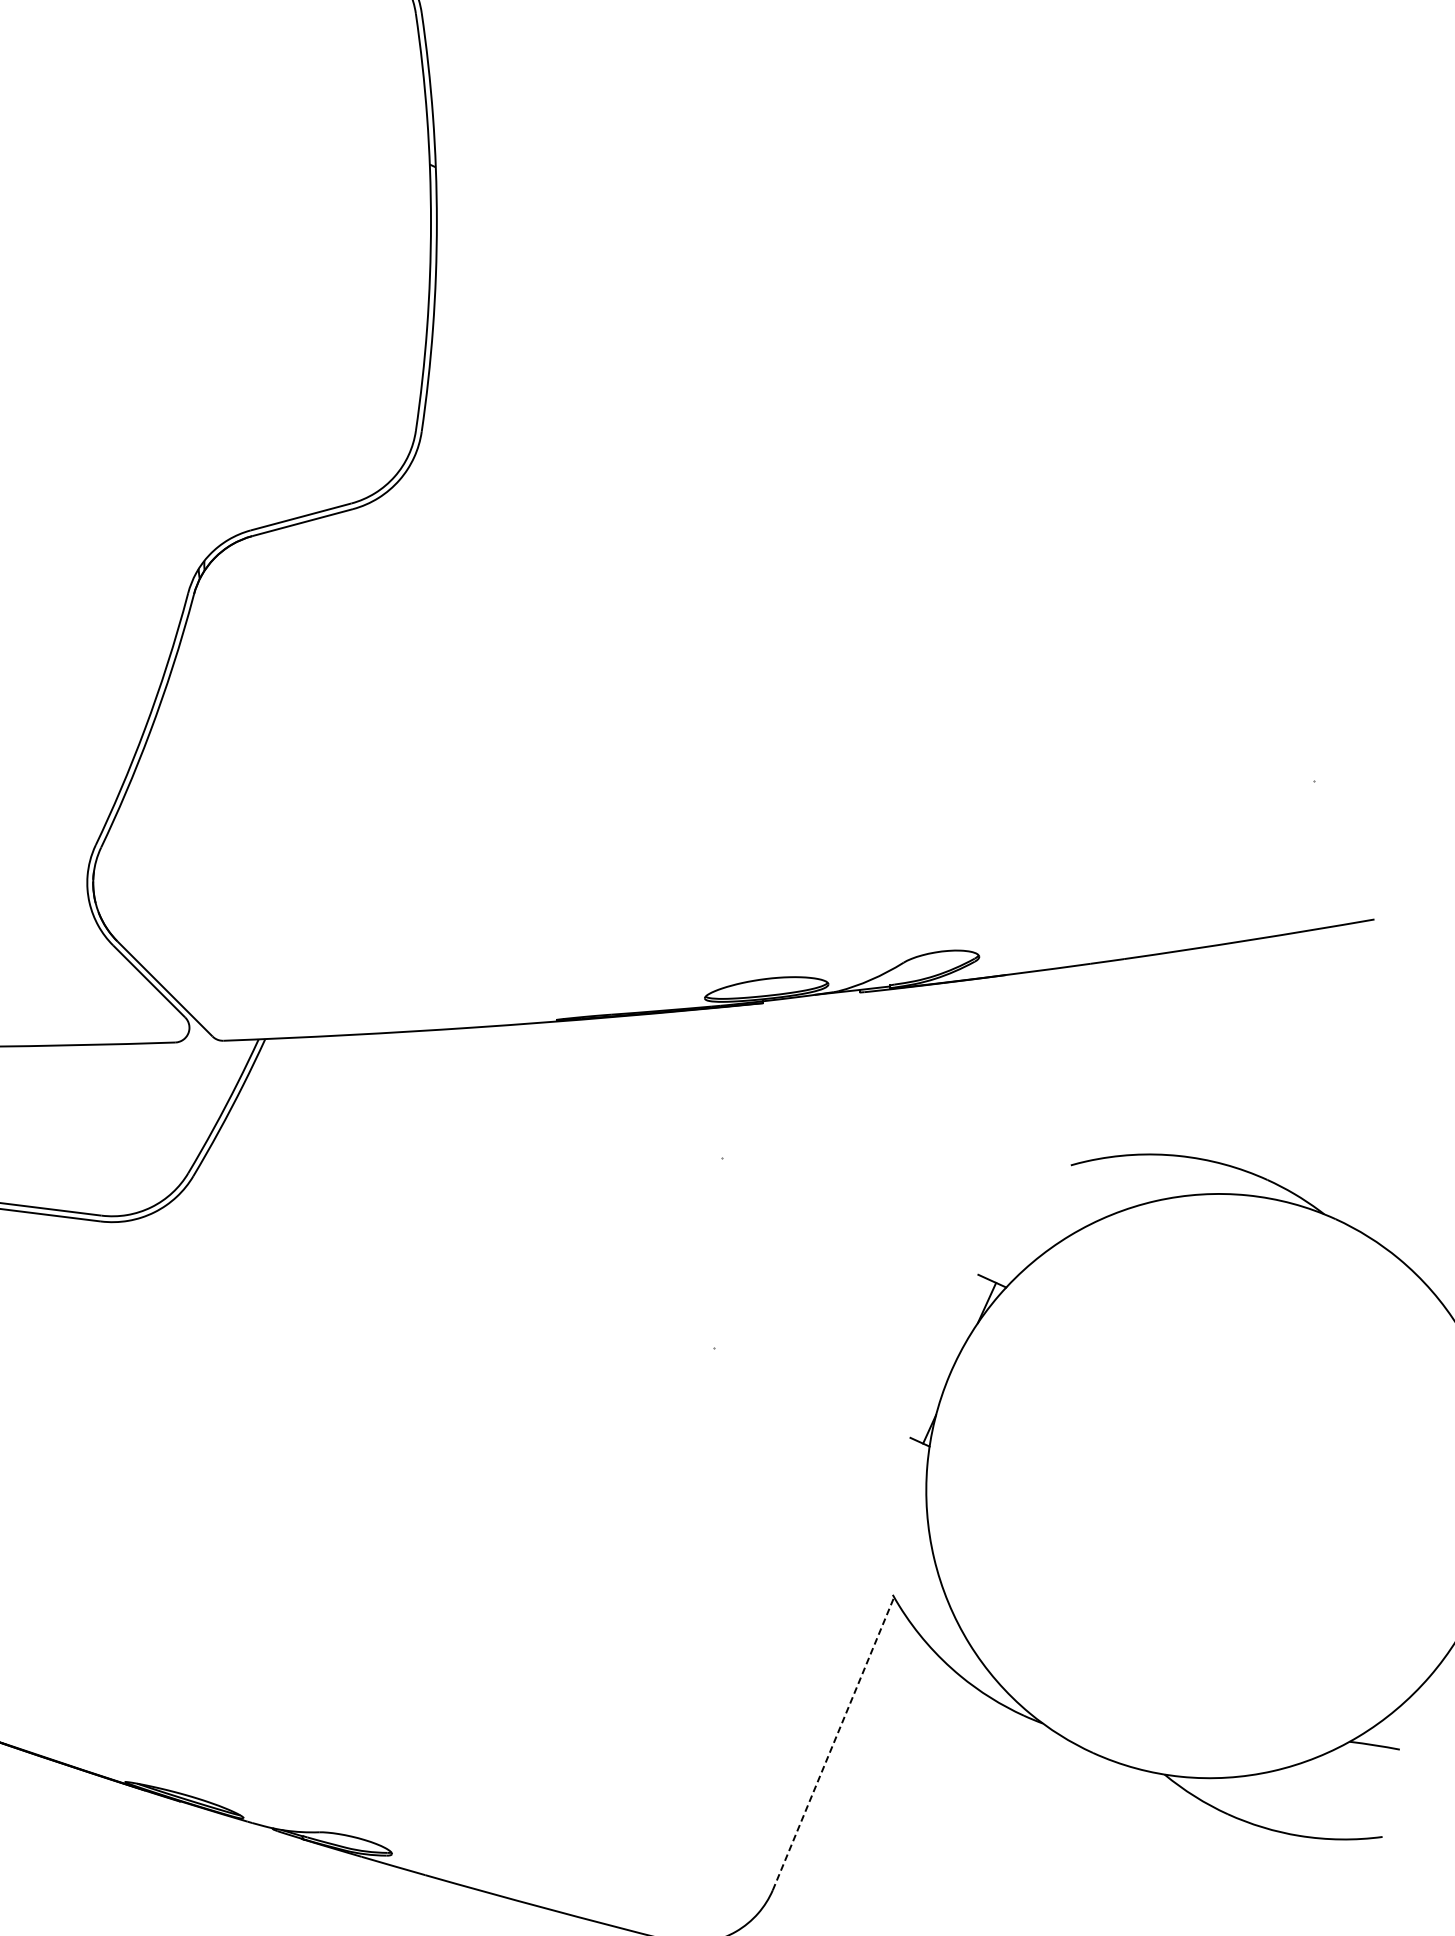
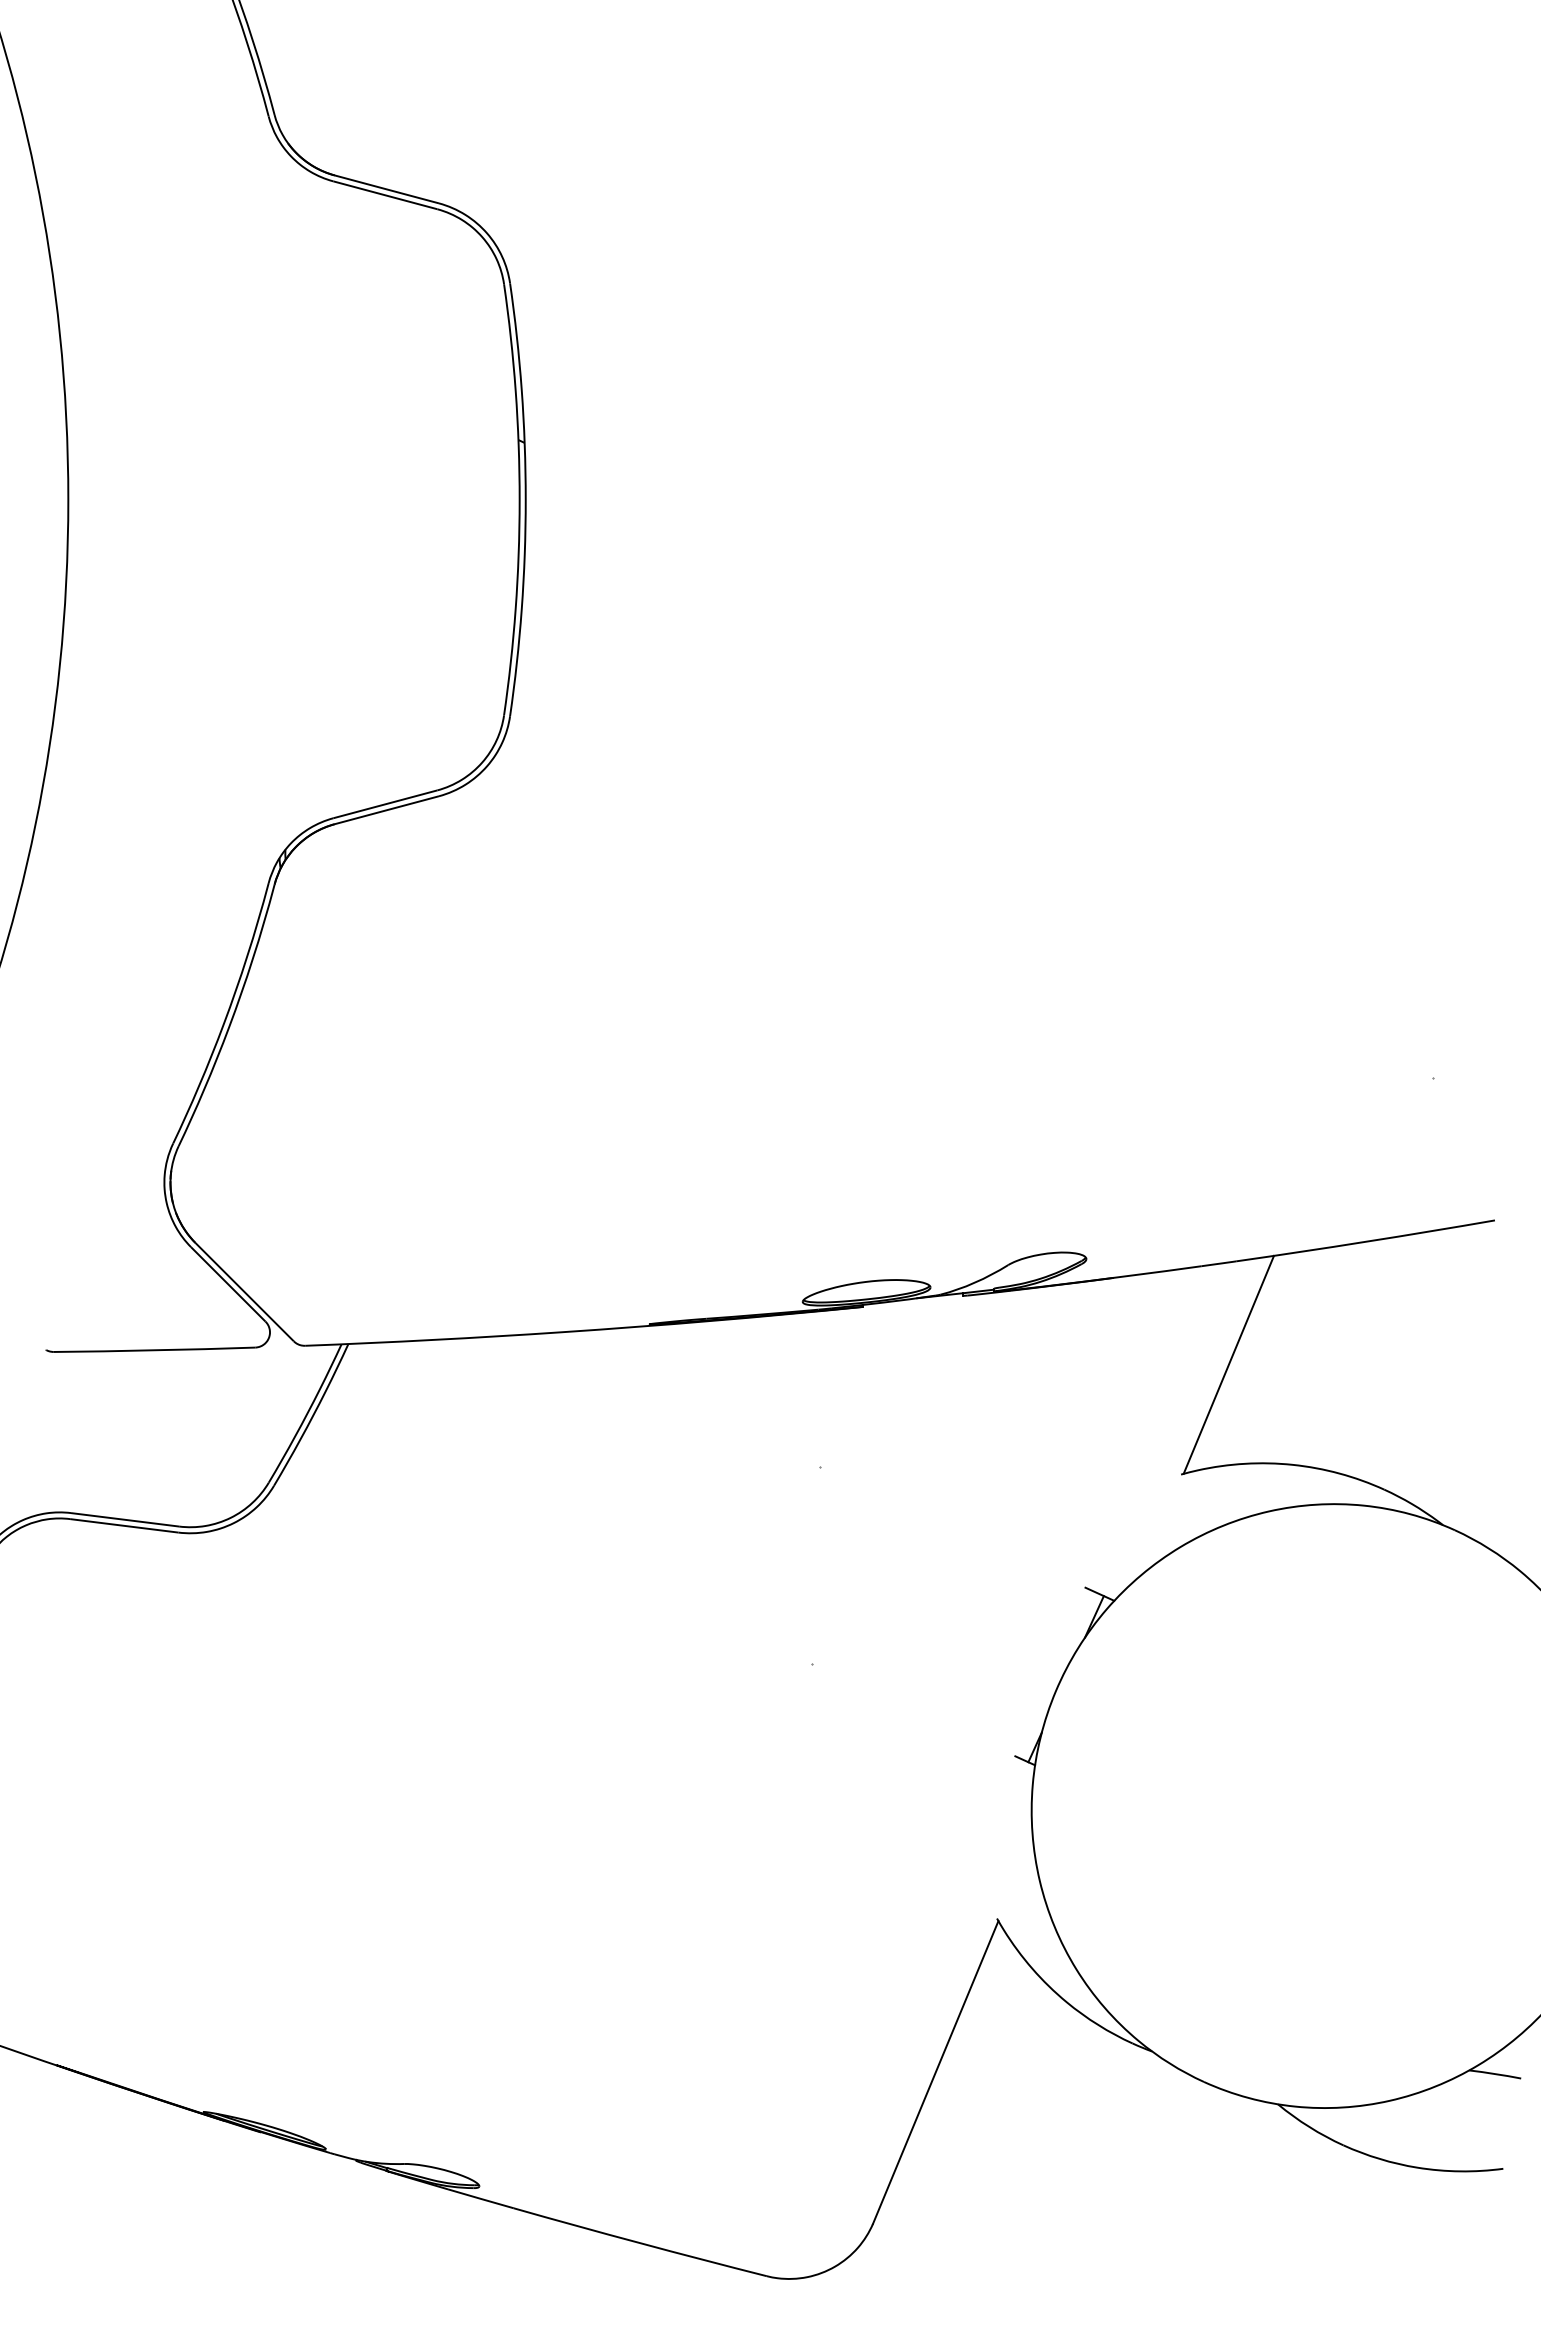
line: (1116, 1058) -> (1228, 1364), added
line: (833, 1743) -> (935, 2072), dashed -> solid

